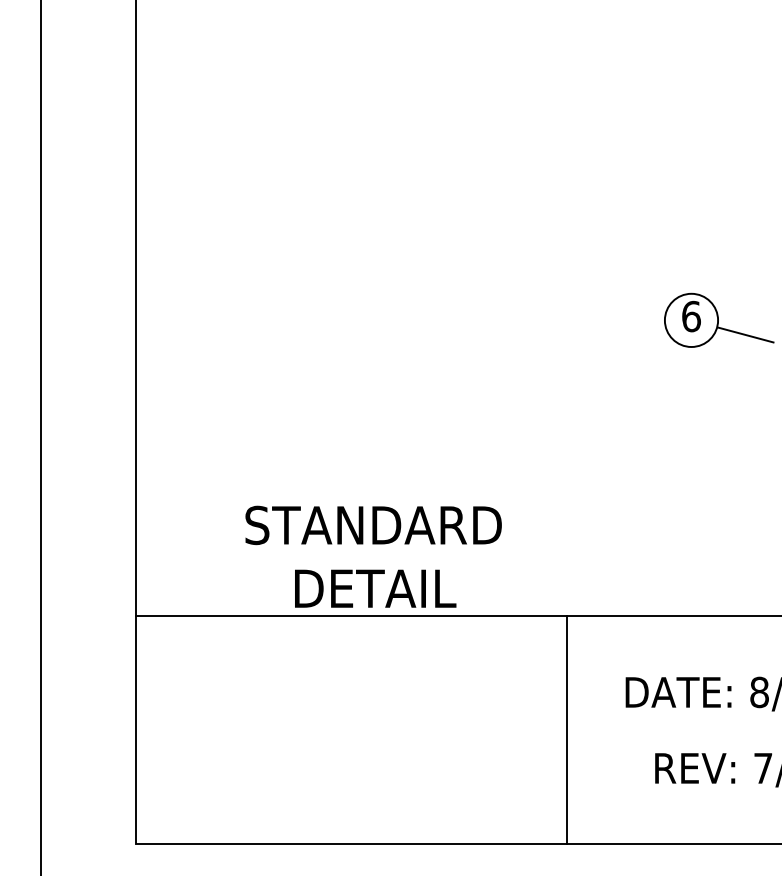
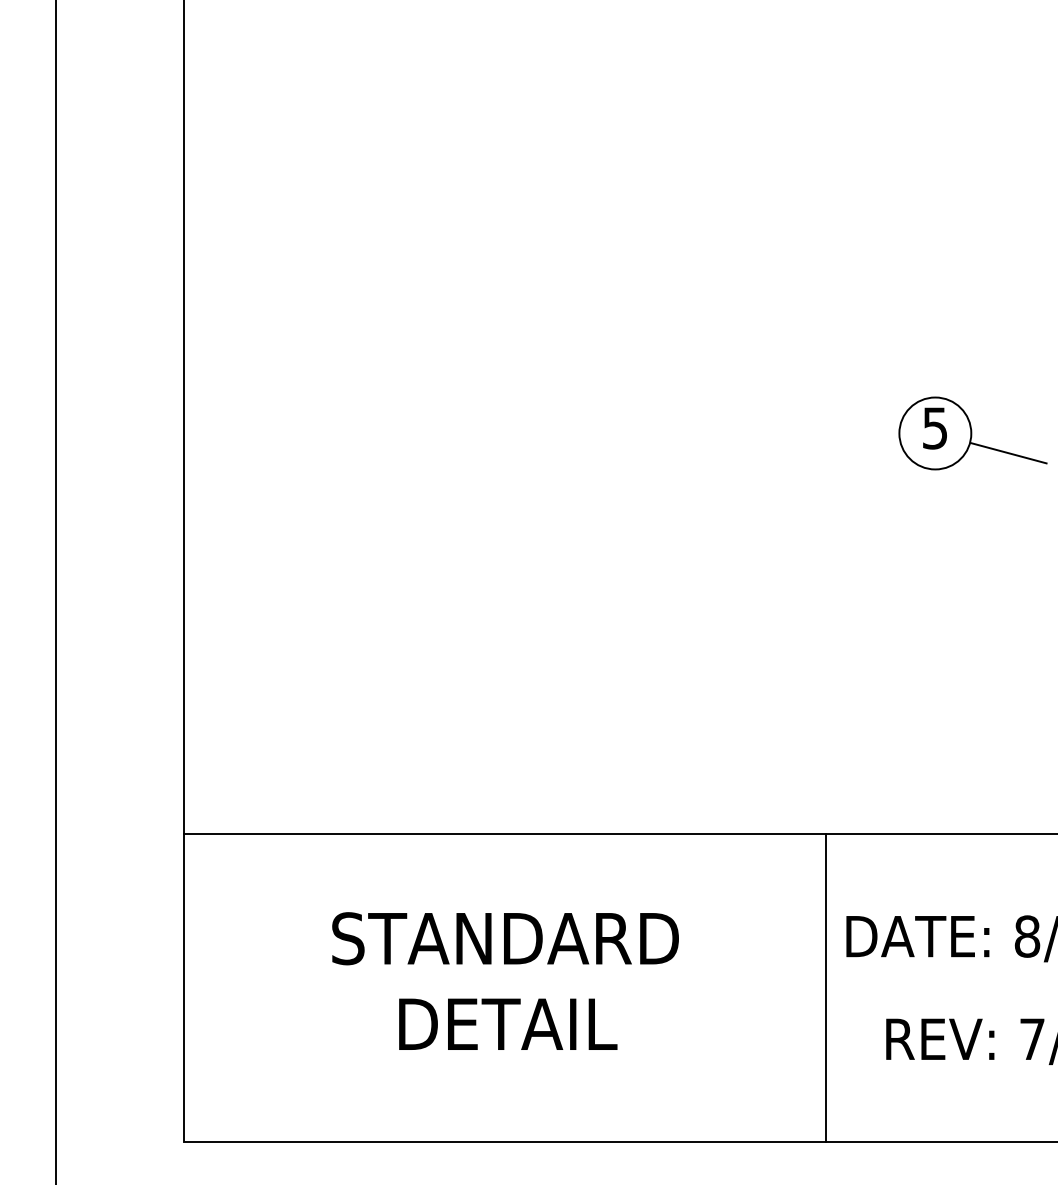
text: (691, 316) -> (935, 428), 6 -> 5
text: (373, 556) -> (505, 980), moved
line: (567, 730) -> (826, 987), moved

